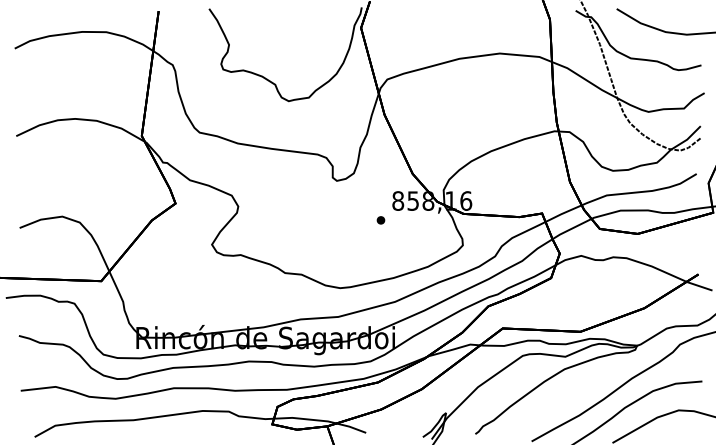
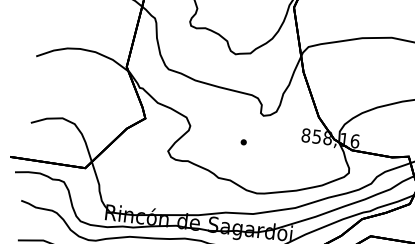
part: (380, 220) -> (243, 142), moved

